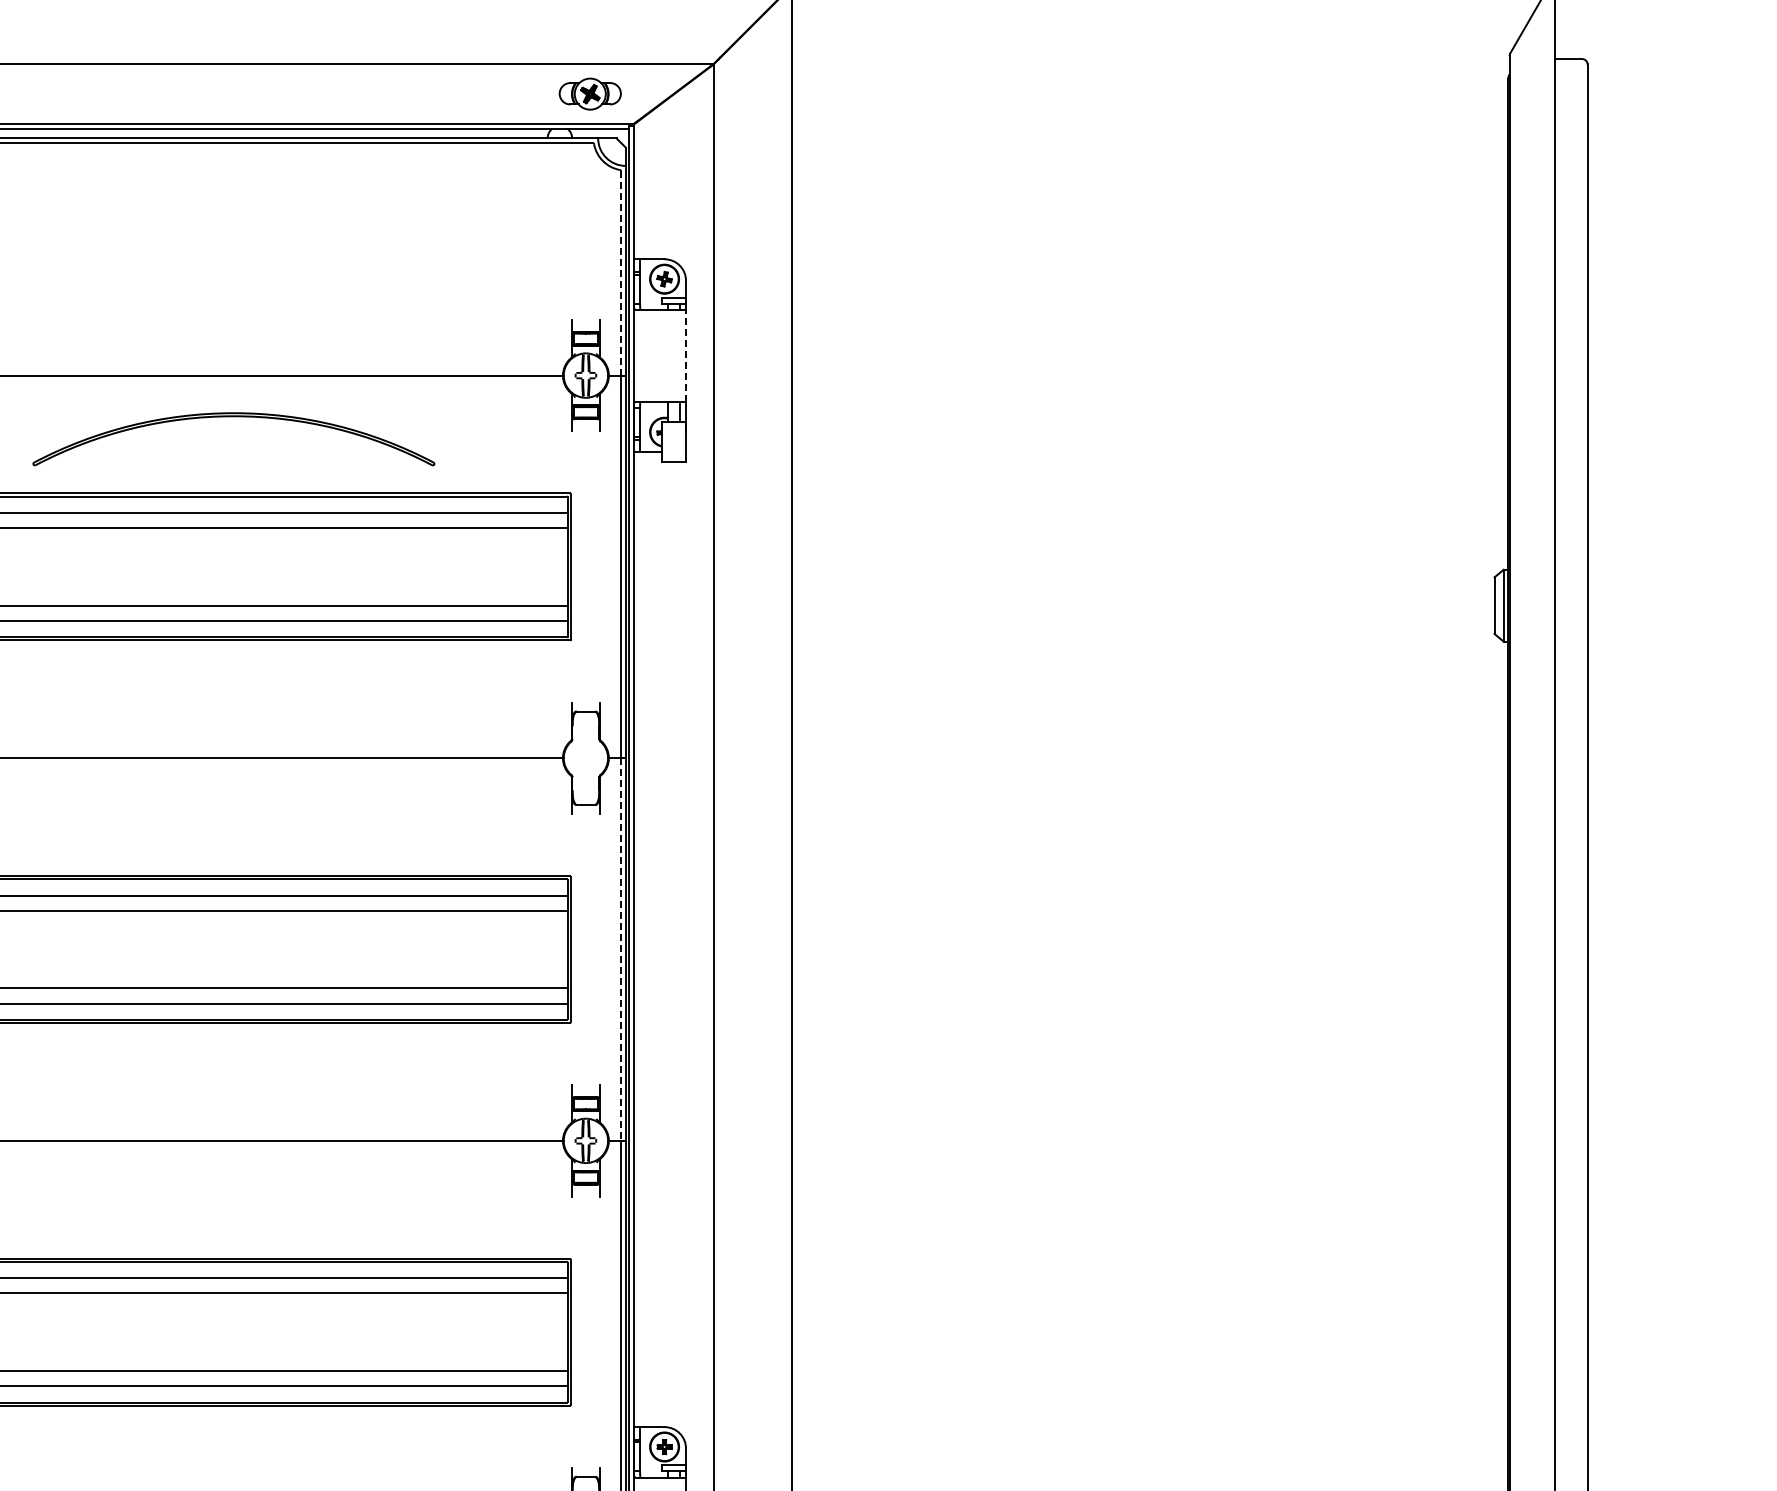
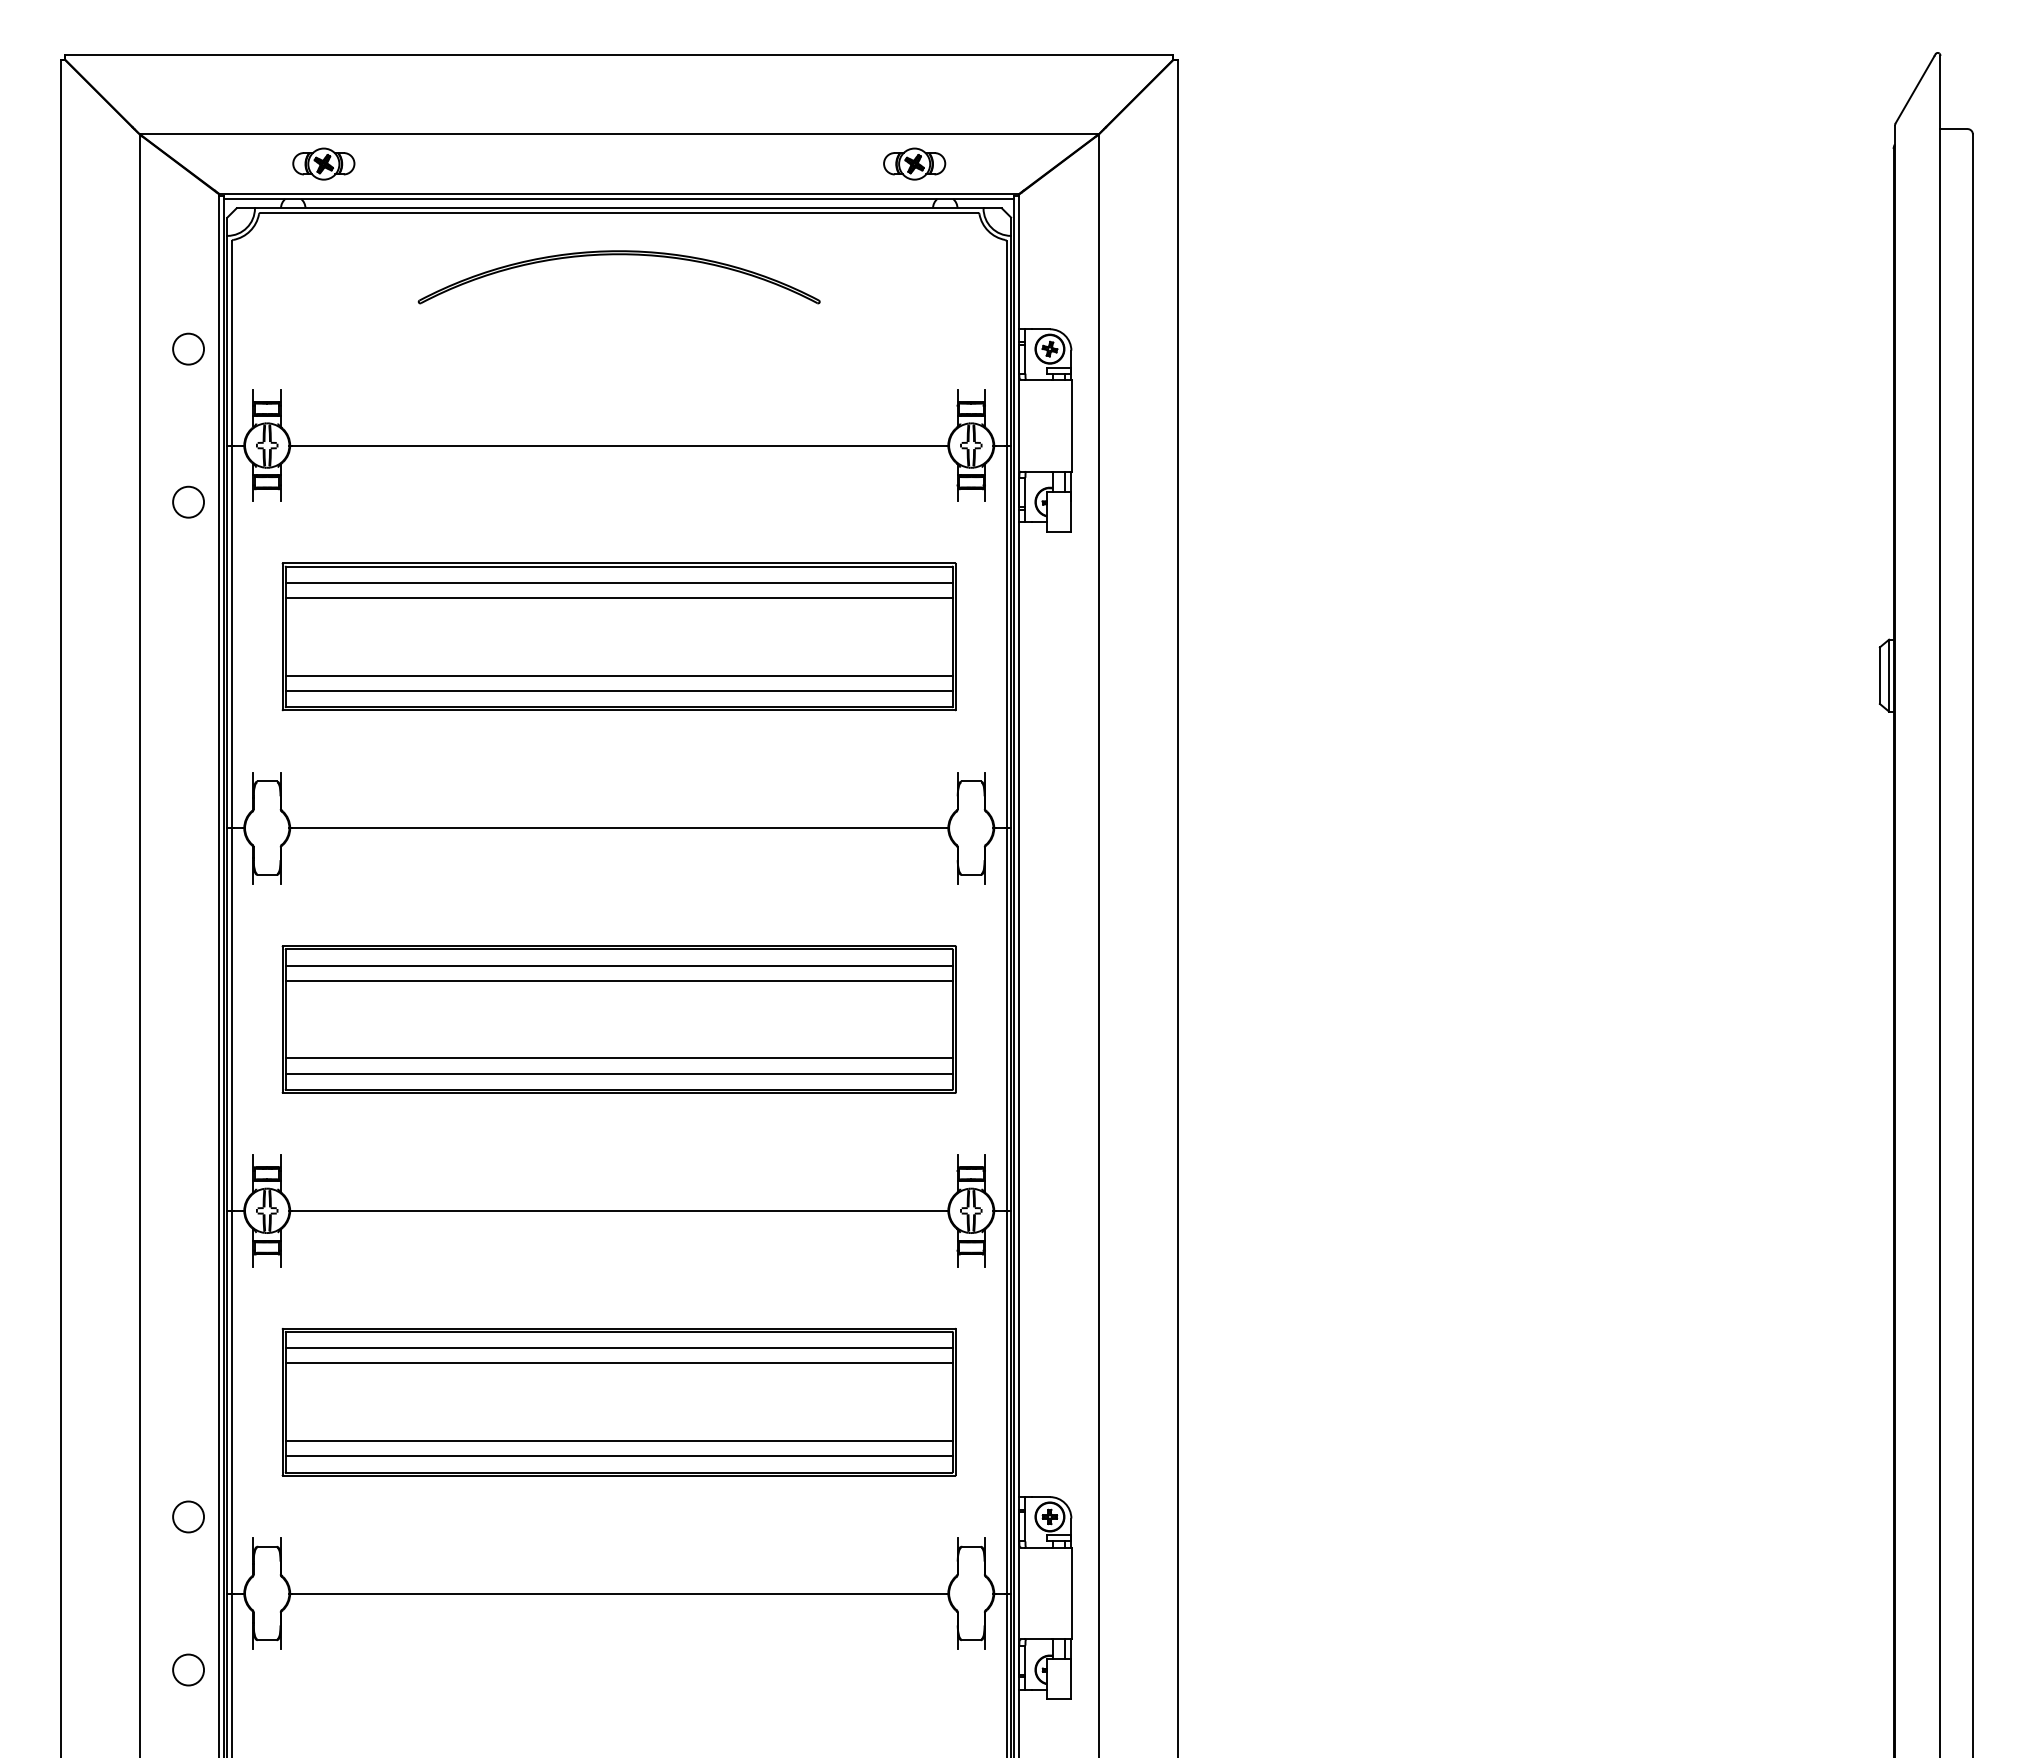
part: (590, 93) -> (914, 163), moved
line: (621, 274) -> (1006, 344), dashed -> solid
line: (686, 355) -> (1071, 425), dashed -> solid
part: (233, 417) -> (618, 255), moved
line: (621, 950) -> (1006, 1020), dashed -> solid

